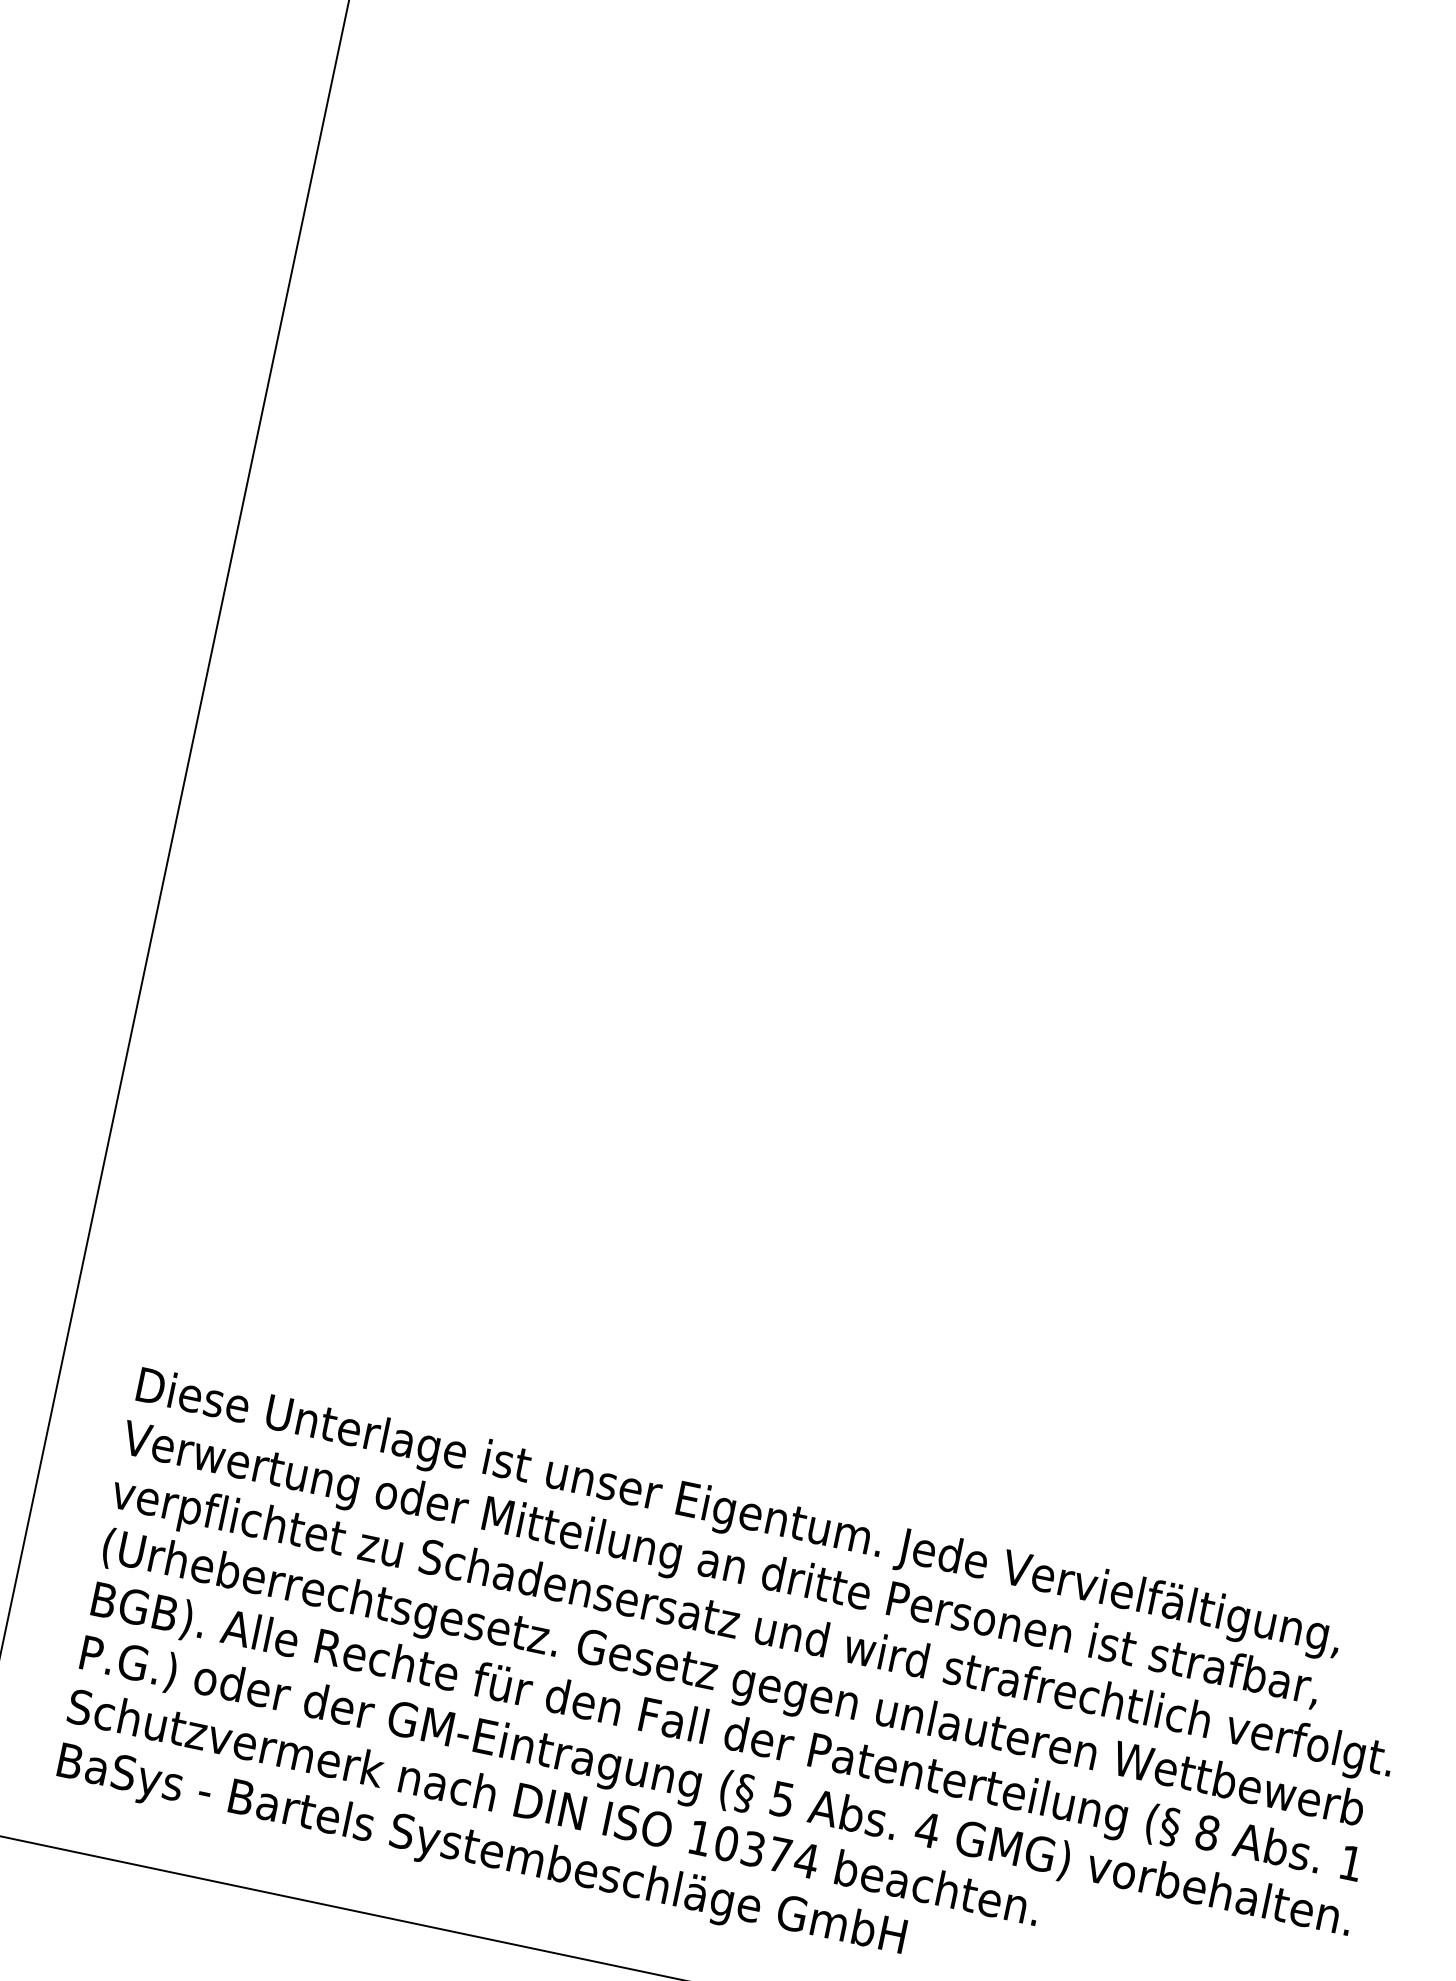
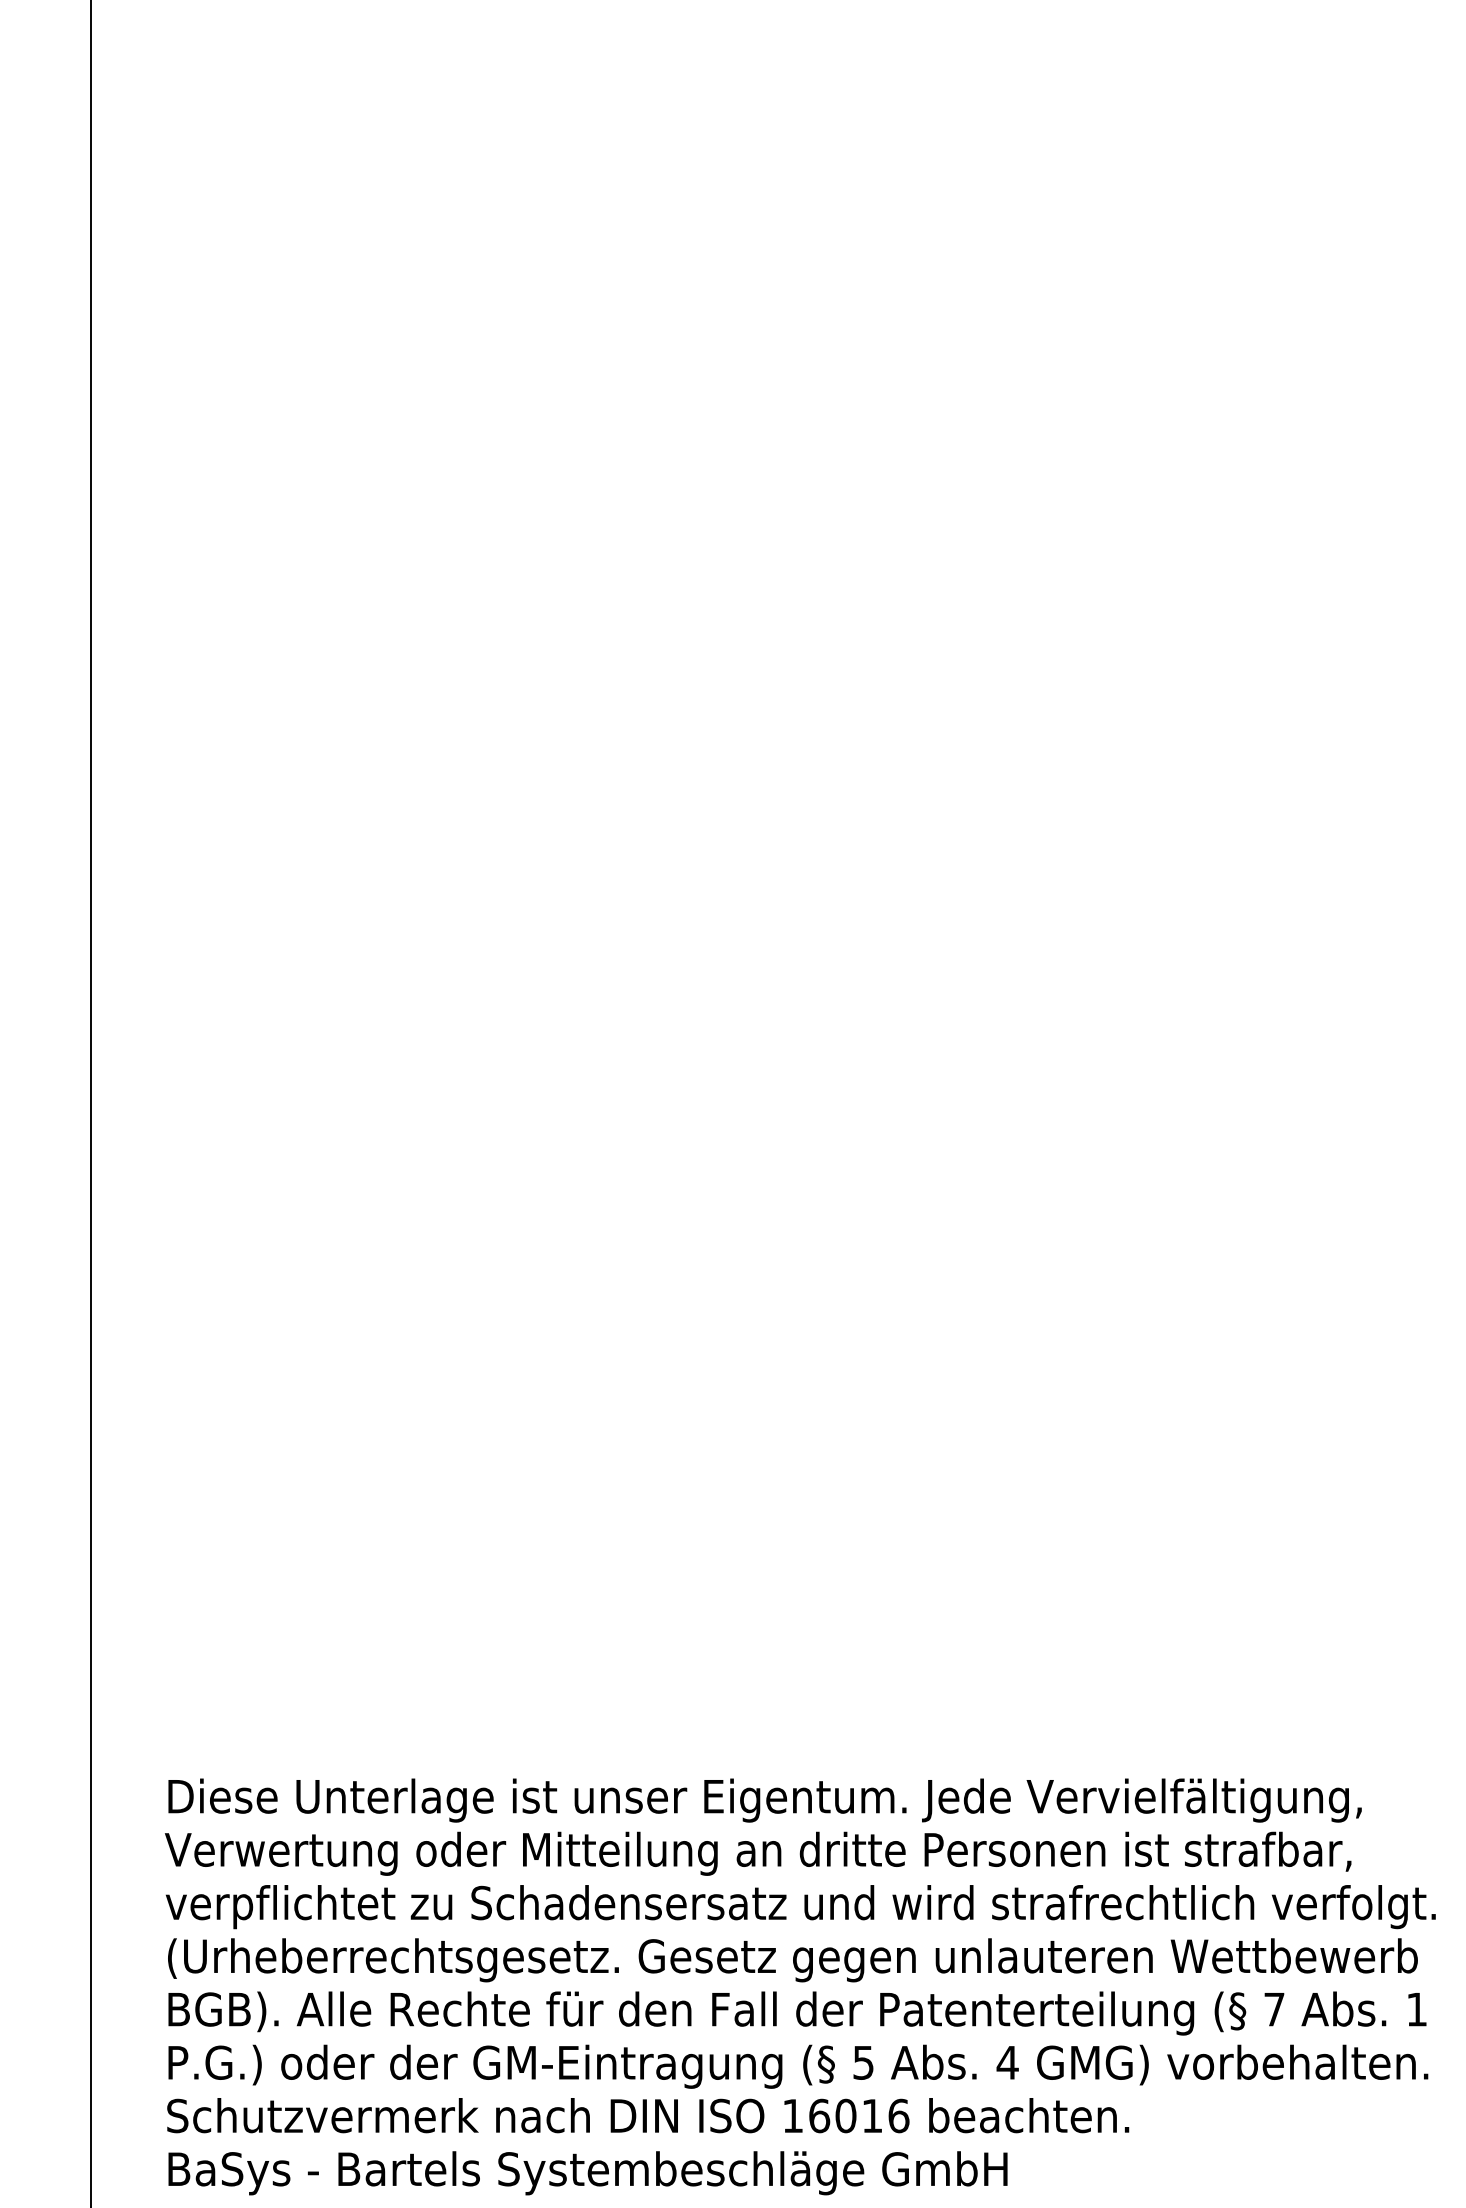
text: (1207, 1832) -> (1274, 2009), 8 -> 7
text: (767, 1851) -> (859, 2115), 10374 -> 16016

